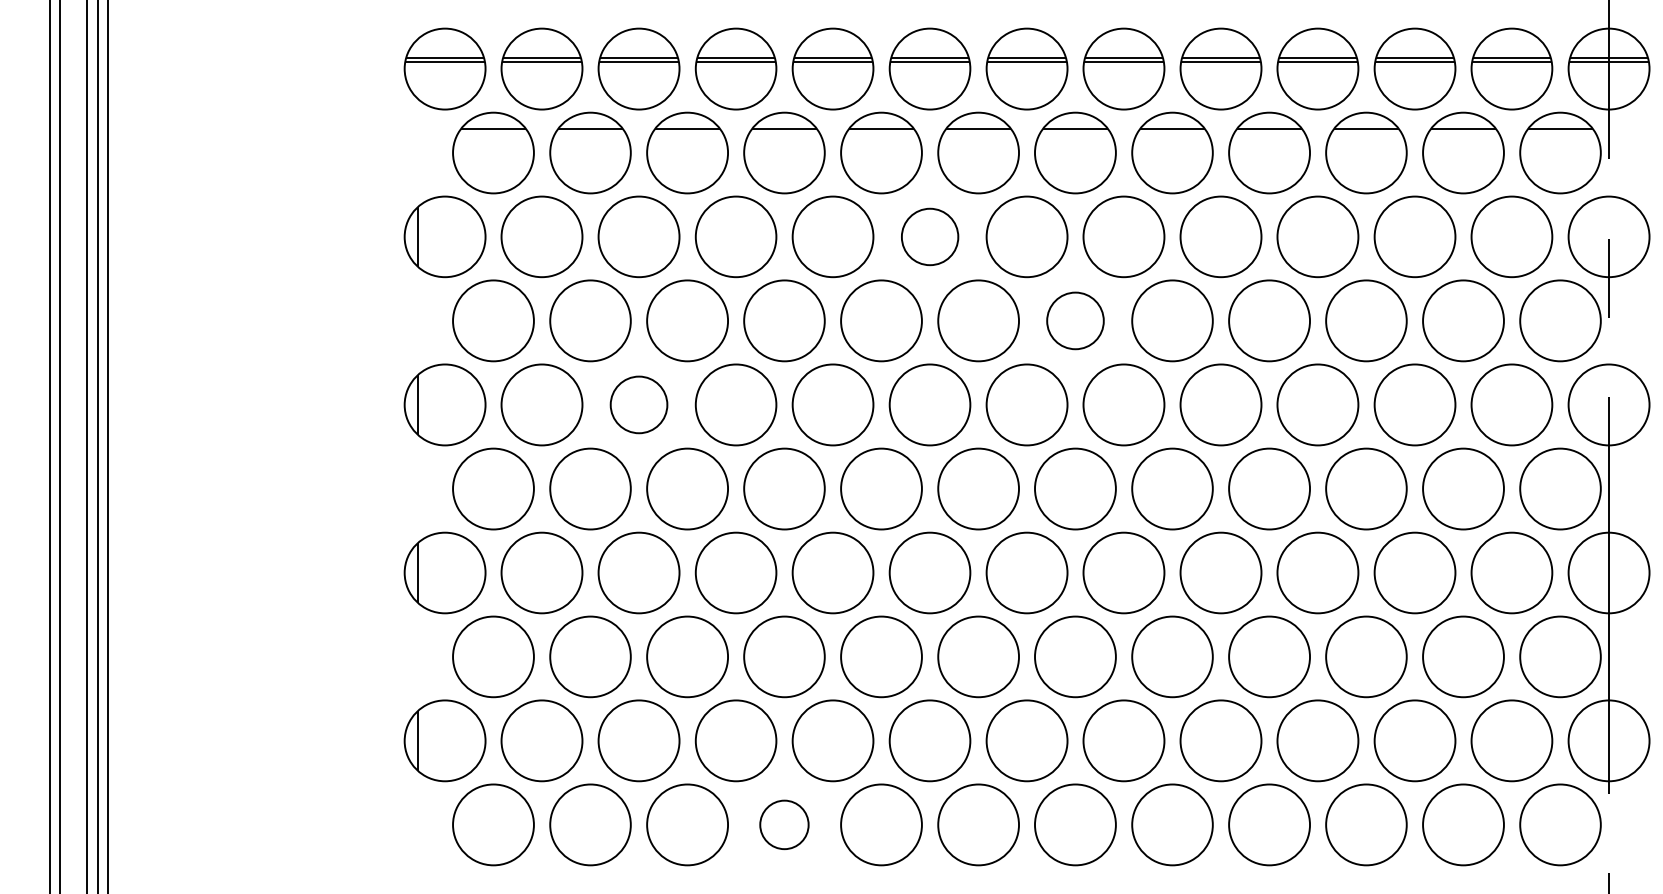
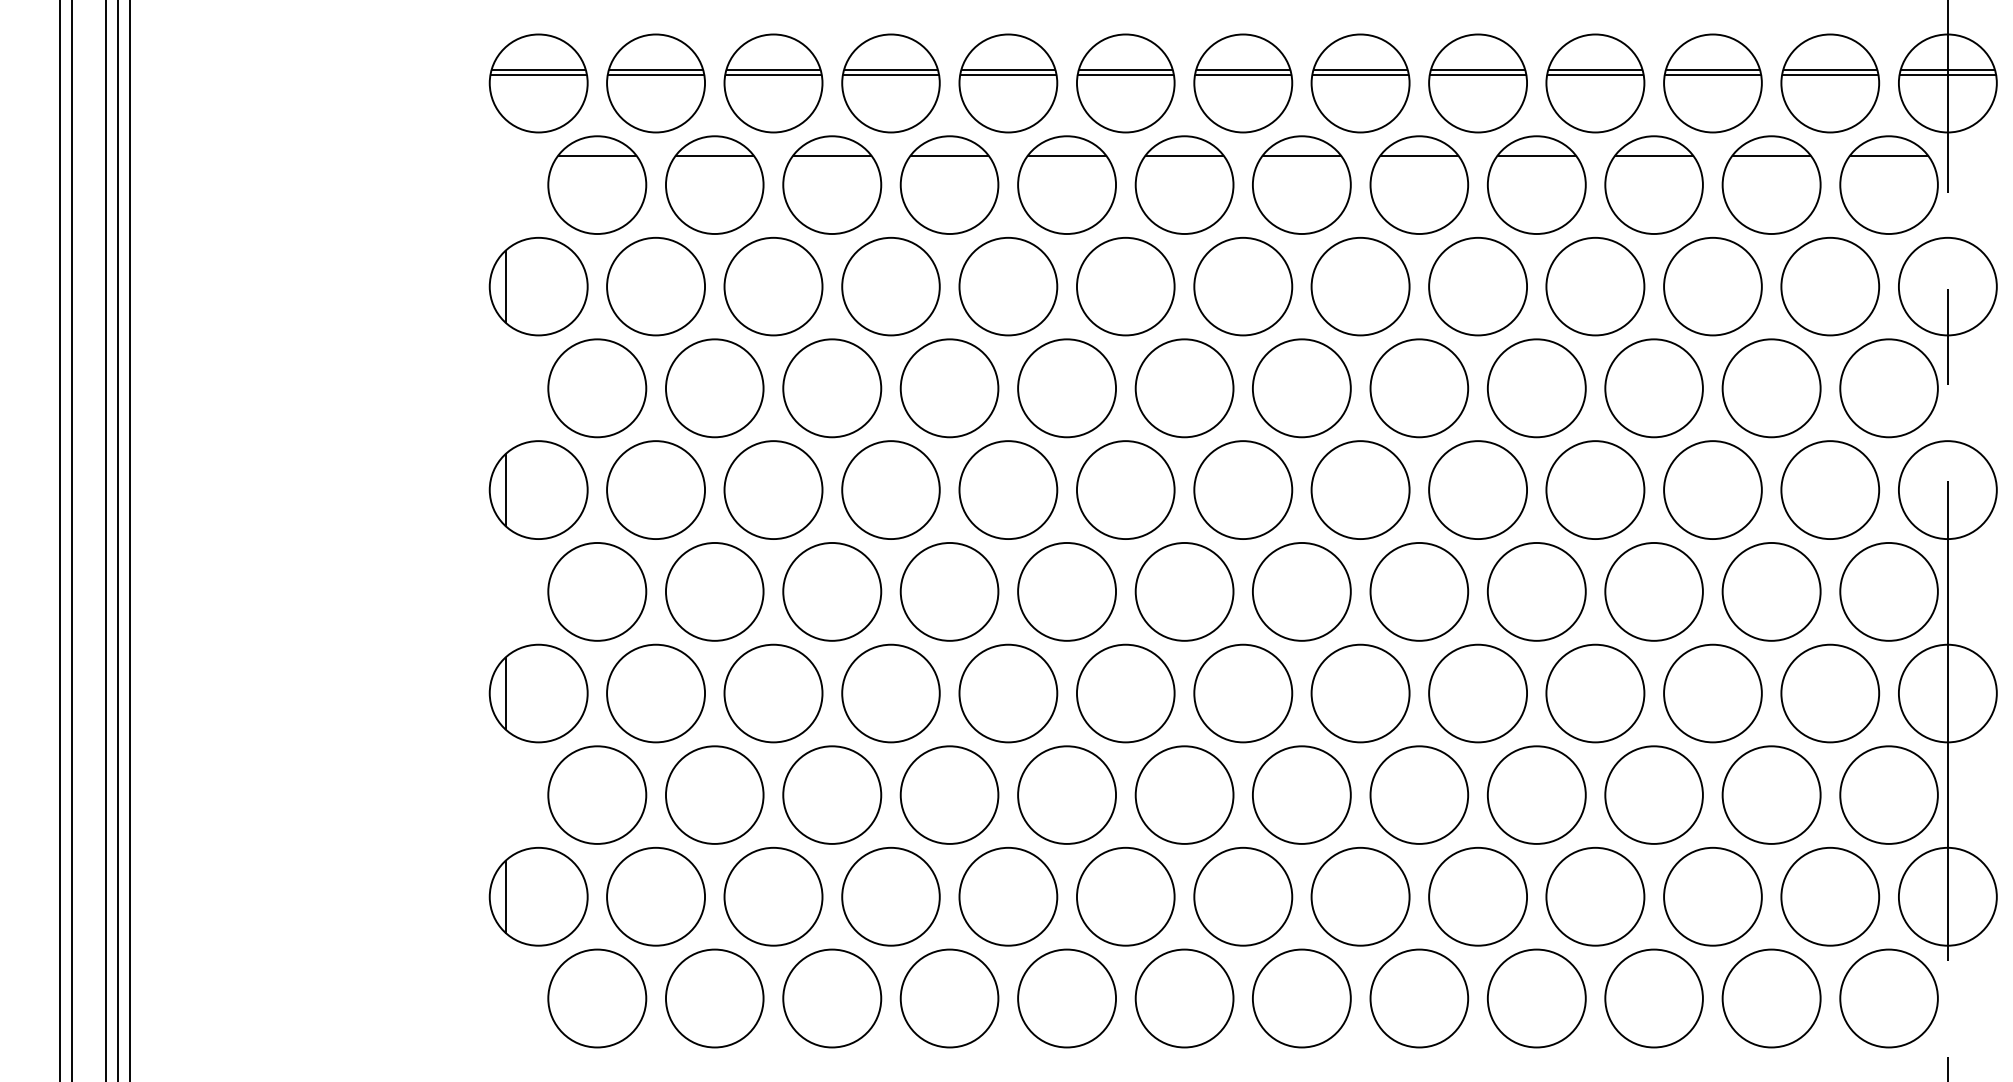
part: (929, 236) -> (1125, 286), size x1.43
part: (1075, 321) -> (1301, 388), size x1.43
part: (639, 404) -> (773, 489), size x1.43
part: (784, 824) -> (949, 998), size x1.67

